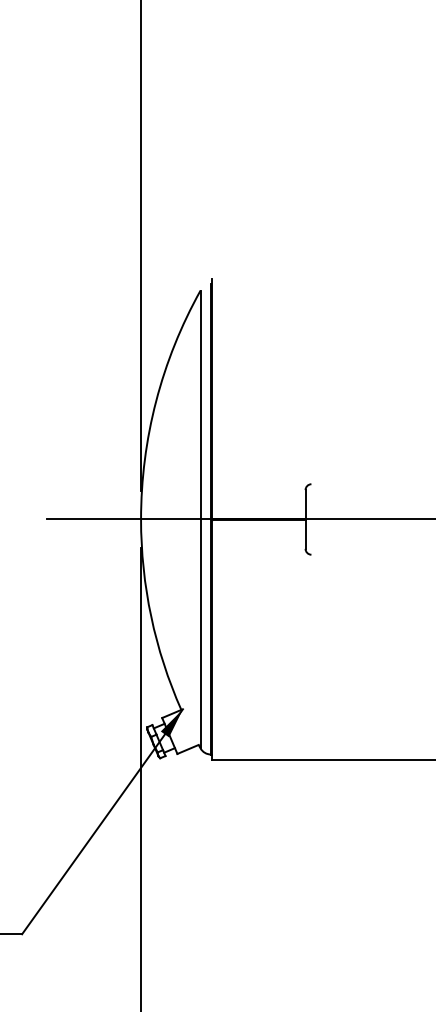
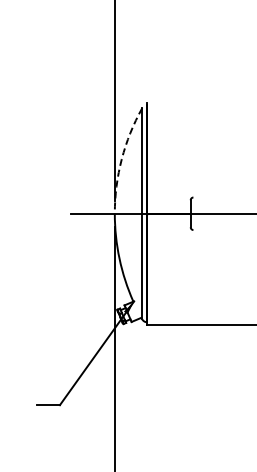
arc: (155, 401) -> (121, 159), solid -> dashed

